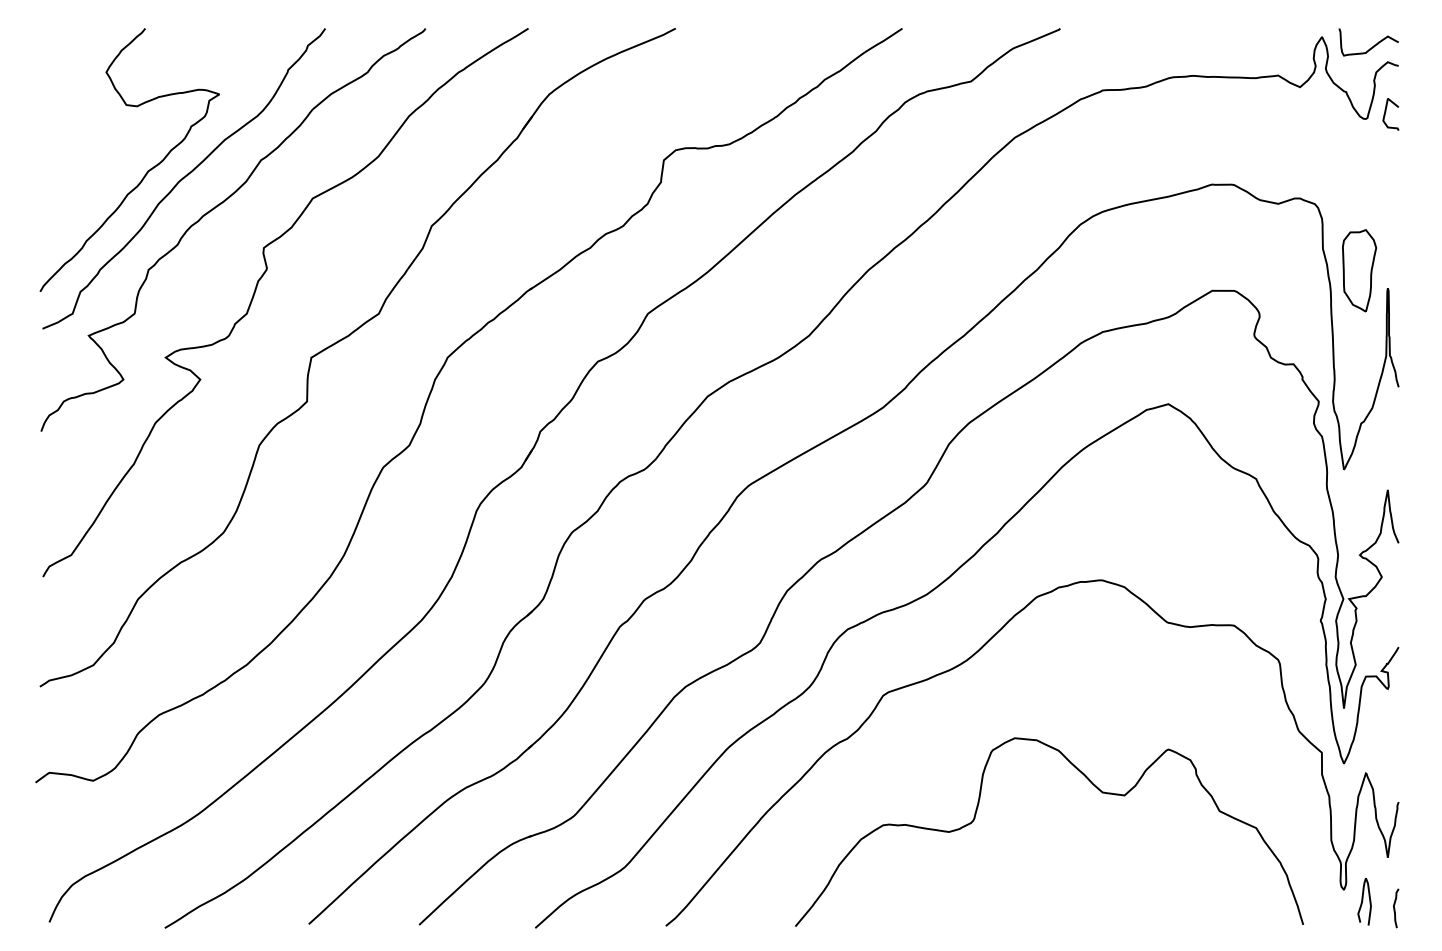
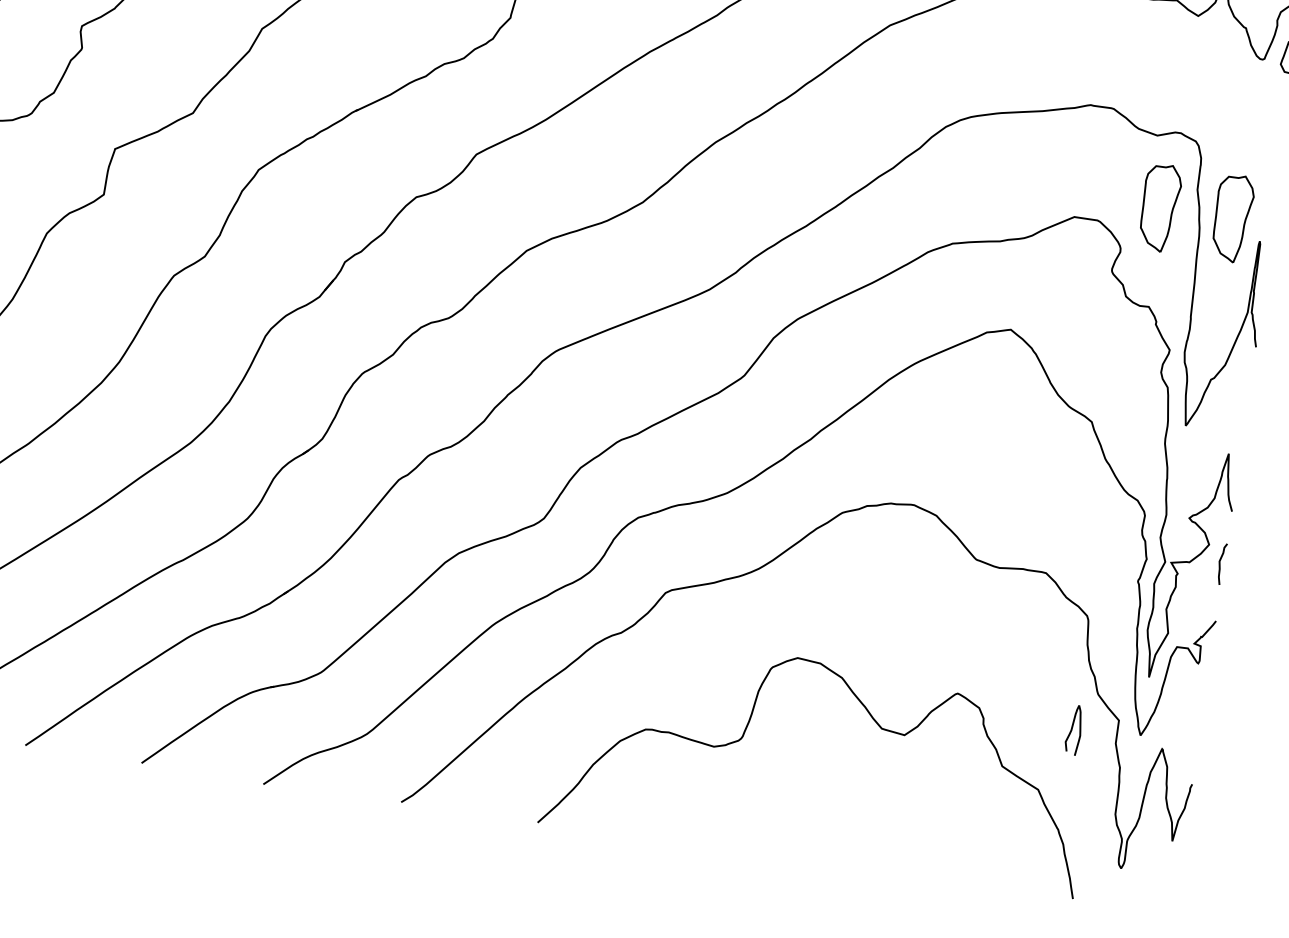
part: (1290, 270) -> (1160, 207), added
curve: (1363, 900) -> (1073, 728), moved
curve: (1395, 908) -> (1220, 564), moved

